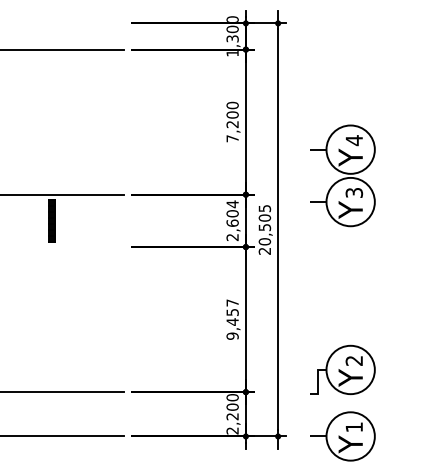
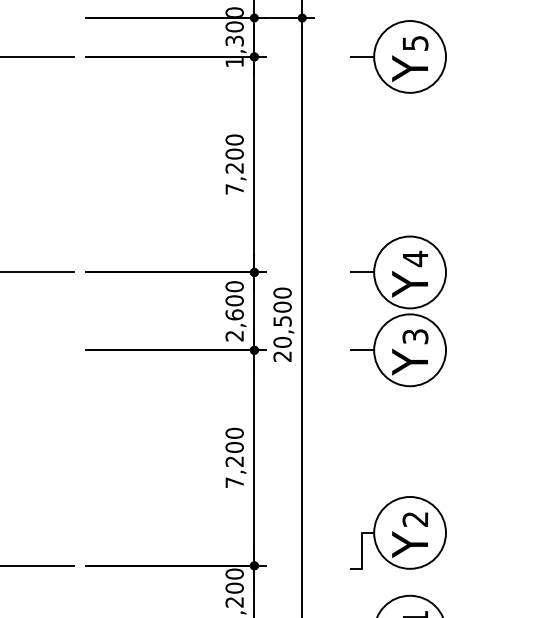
part: (342, 49) -> (397, 56), added
part: (342, 175) -> (397, 310), moved
text: (232, 204) -> (234, 287), 2,604 -> 2,600
text: (264, 208) -> (282, 292), 20,505 -> 20,500
text: (232, 319) -> (234, 457), 9,457 -> 7,200

